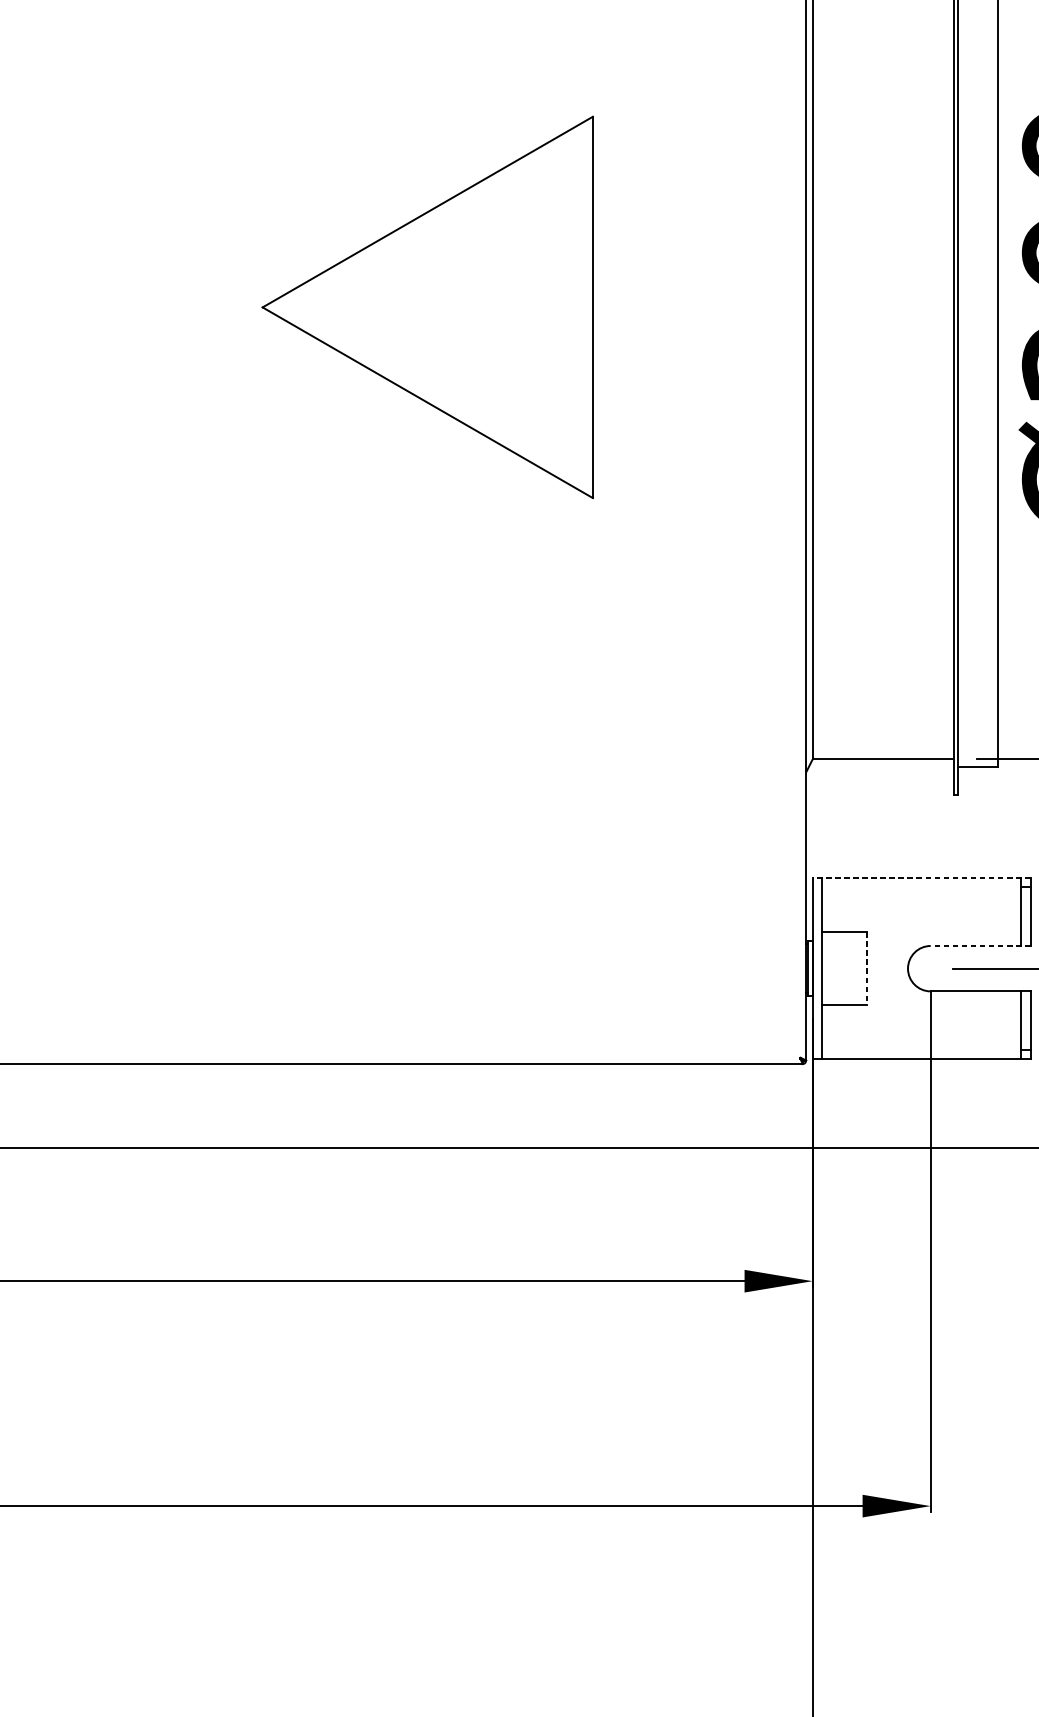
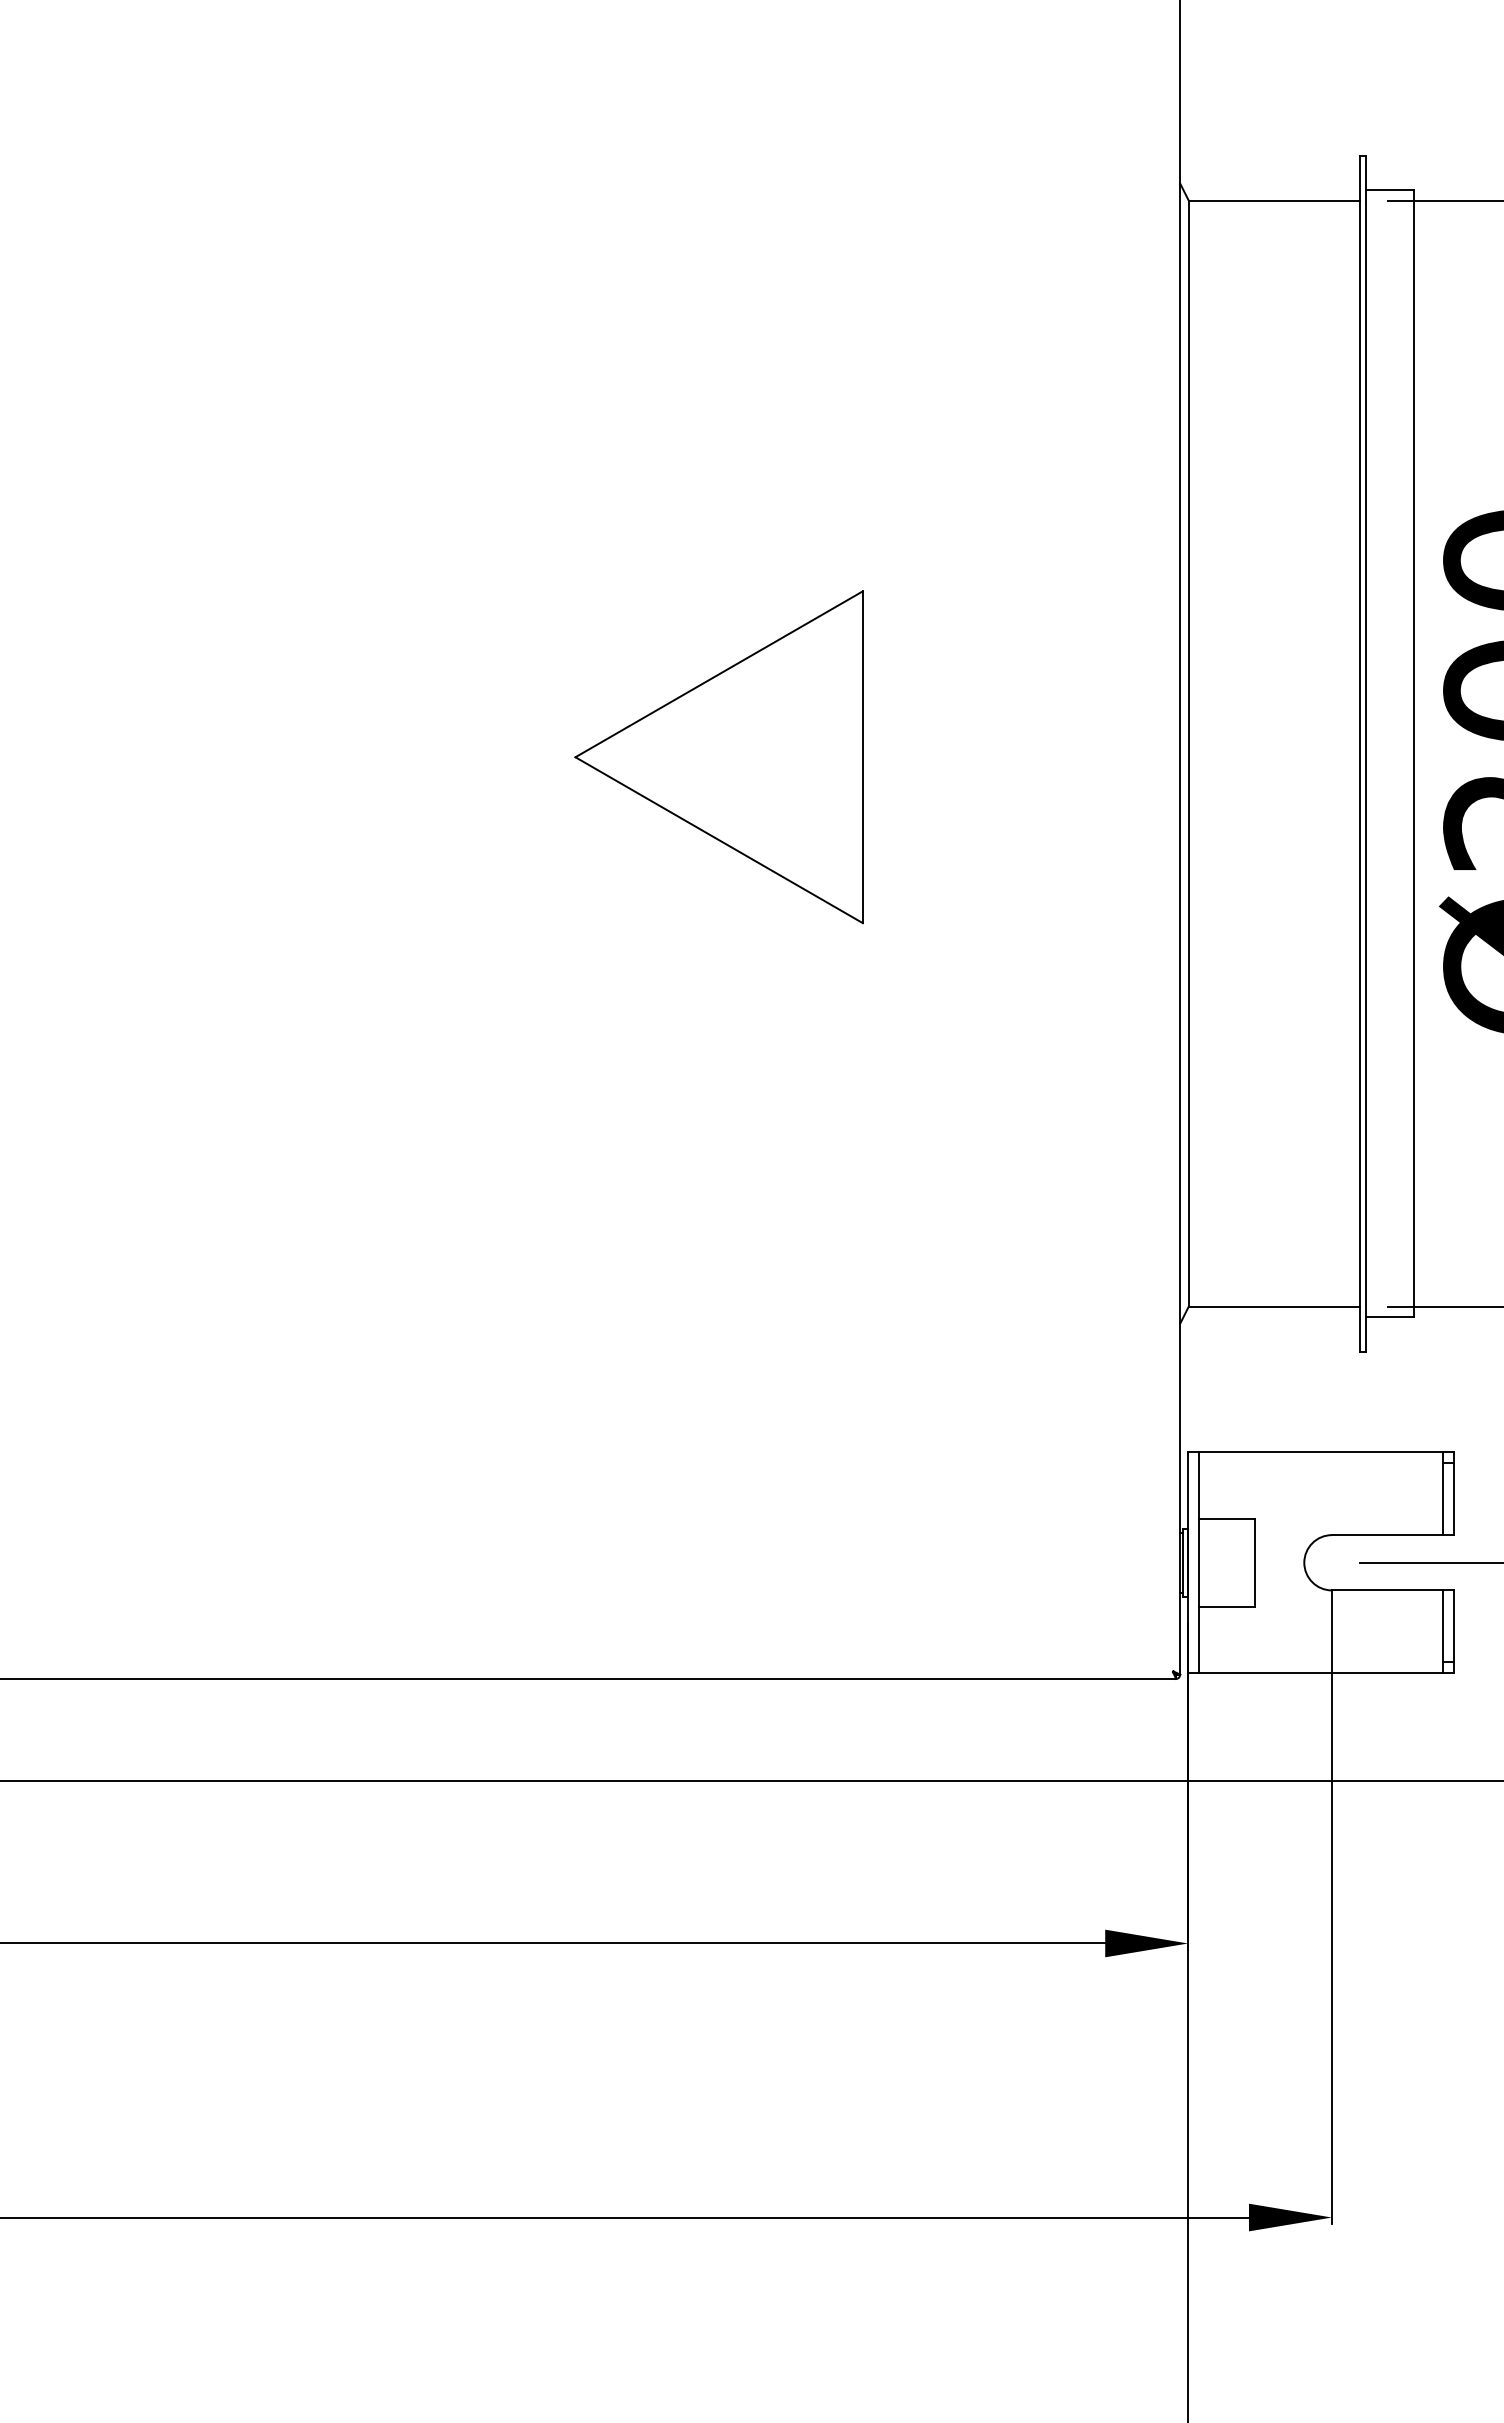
part: (427, 307) -> (718, 757), size x0.71
line: (921, 878) -> (1320, 1452), dashed -> solid
line: (980, 946) -> (1392, 1535), dashed -> solid
line: (867, 969) -> (1254, 1563), dashed -> solid

